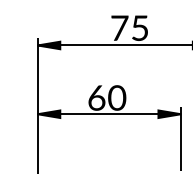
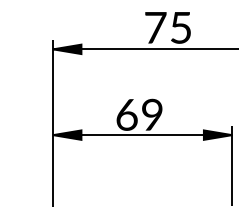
text: (117, 98) -> (152, 115), 60 -> 69

